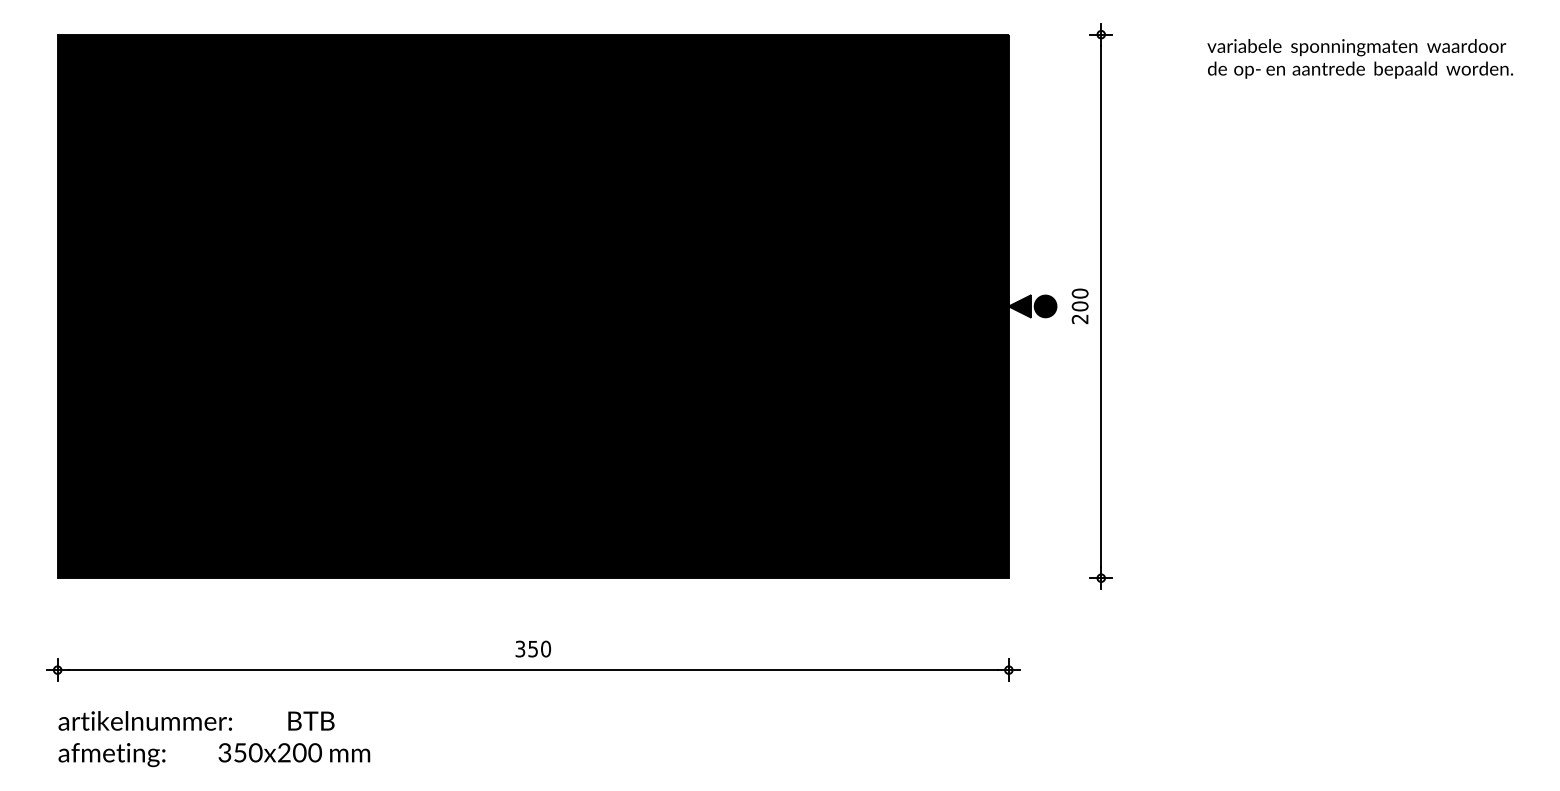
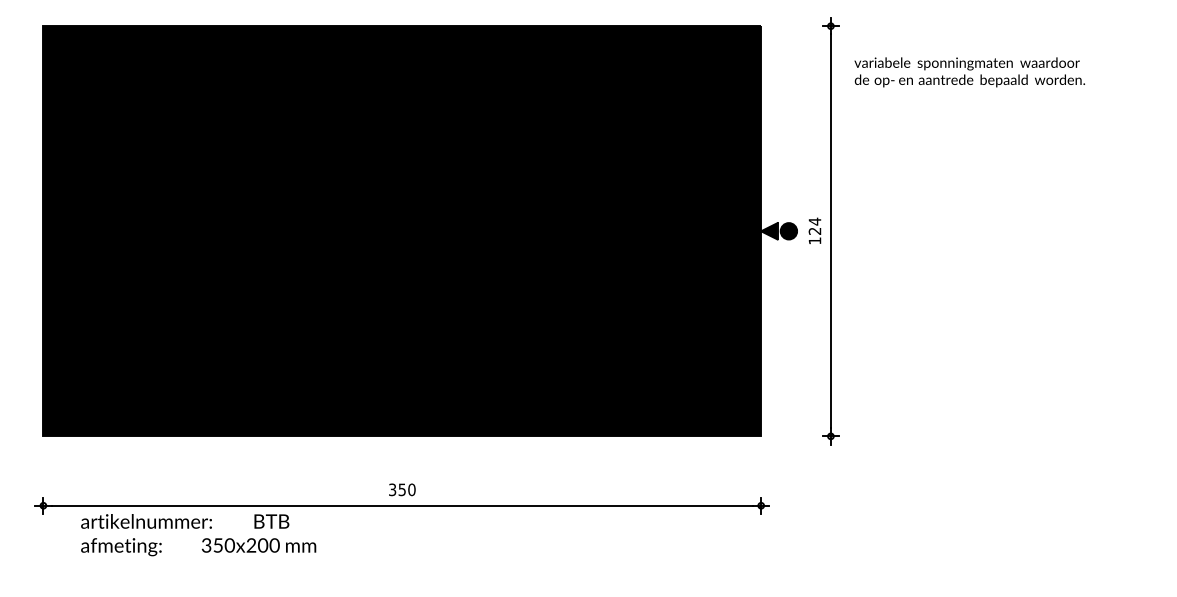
text: (1360, 58) -> (969, 72), moved
text: (1079, 306) -> (814, 231), 200 -> 124
text: (214, 739) -> (198, 535), moved

